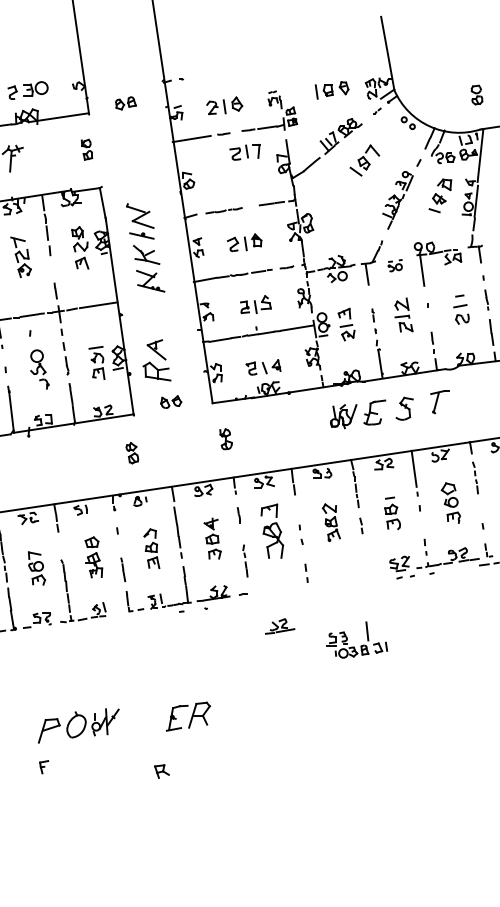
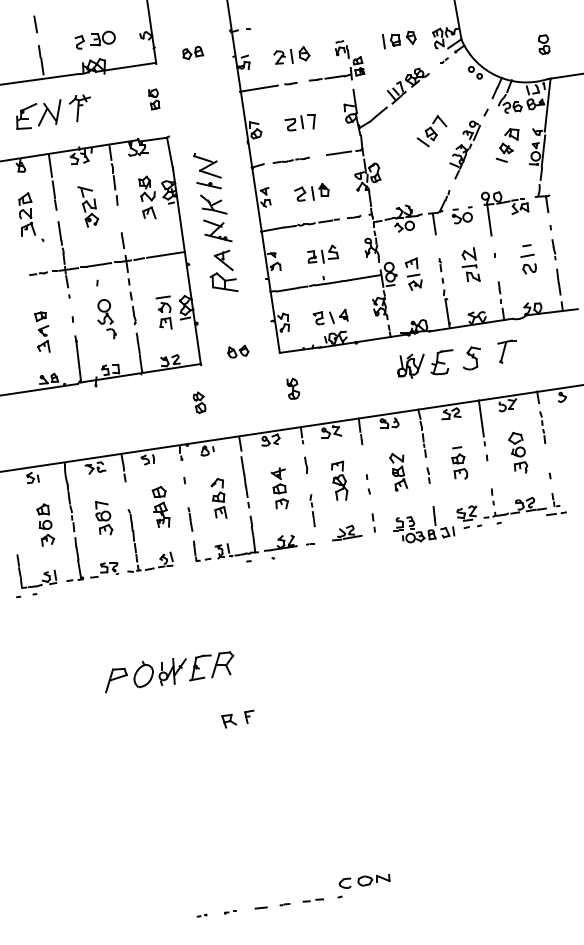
part: (244, 151) -> (299, 122), moved
part: (364, 160) -> (431, 131), moved
part: (395, 265) -> (462, 215), size x1.43
part: (156, 359) -> (223, 270), moved
part: (272, 530) -> (339, 480), size x0.71
part: (280, 625) -> (347, 532), moved
part: (360, 645) -> (427, 530), moved
part: (188, 716) -> (211, 666), moved
part: (44, 766) -> (249, 716), moved

